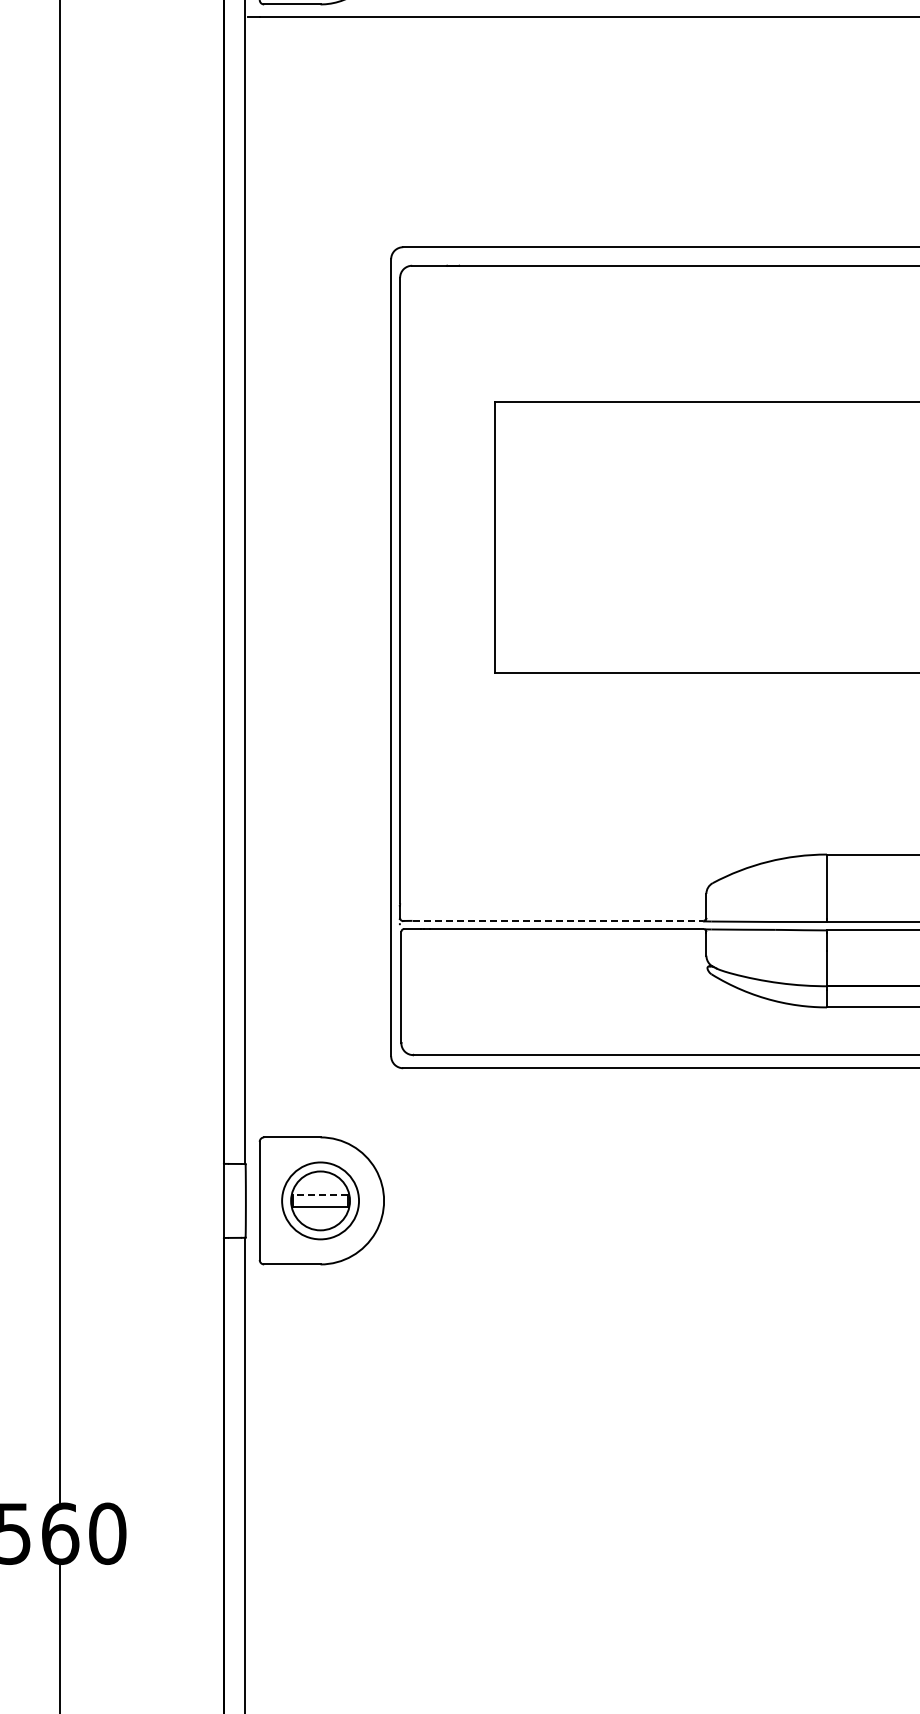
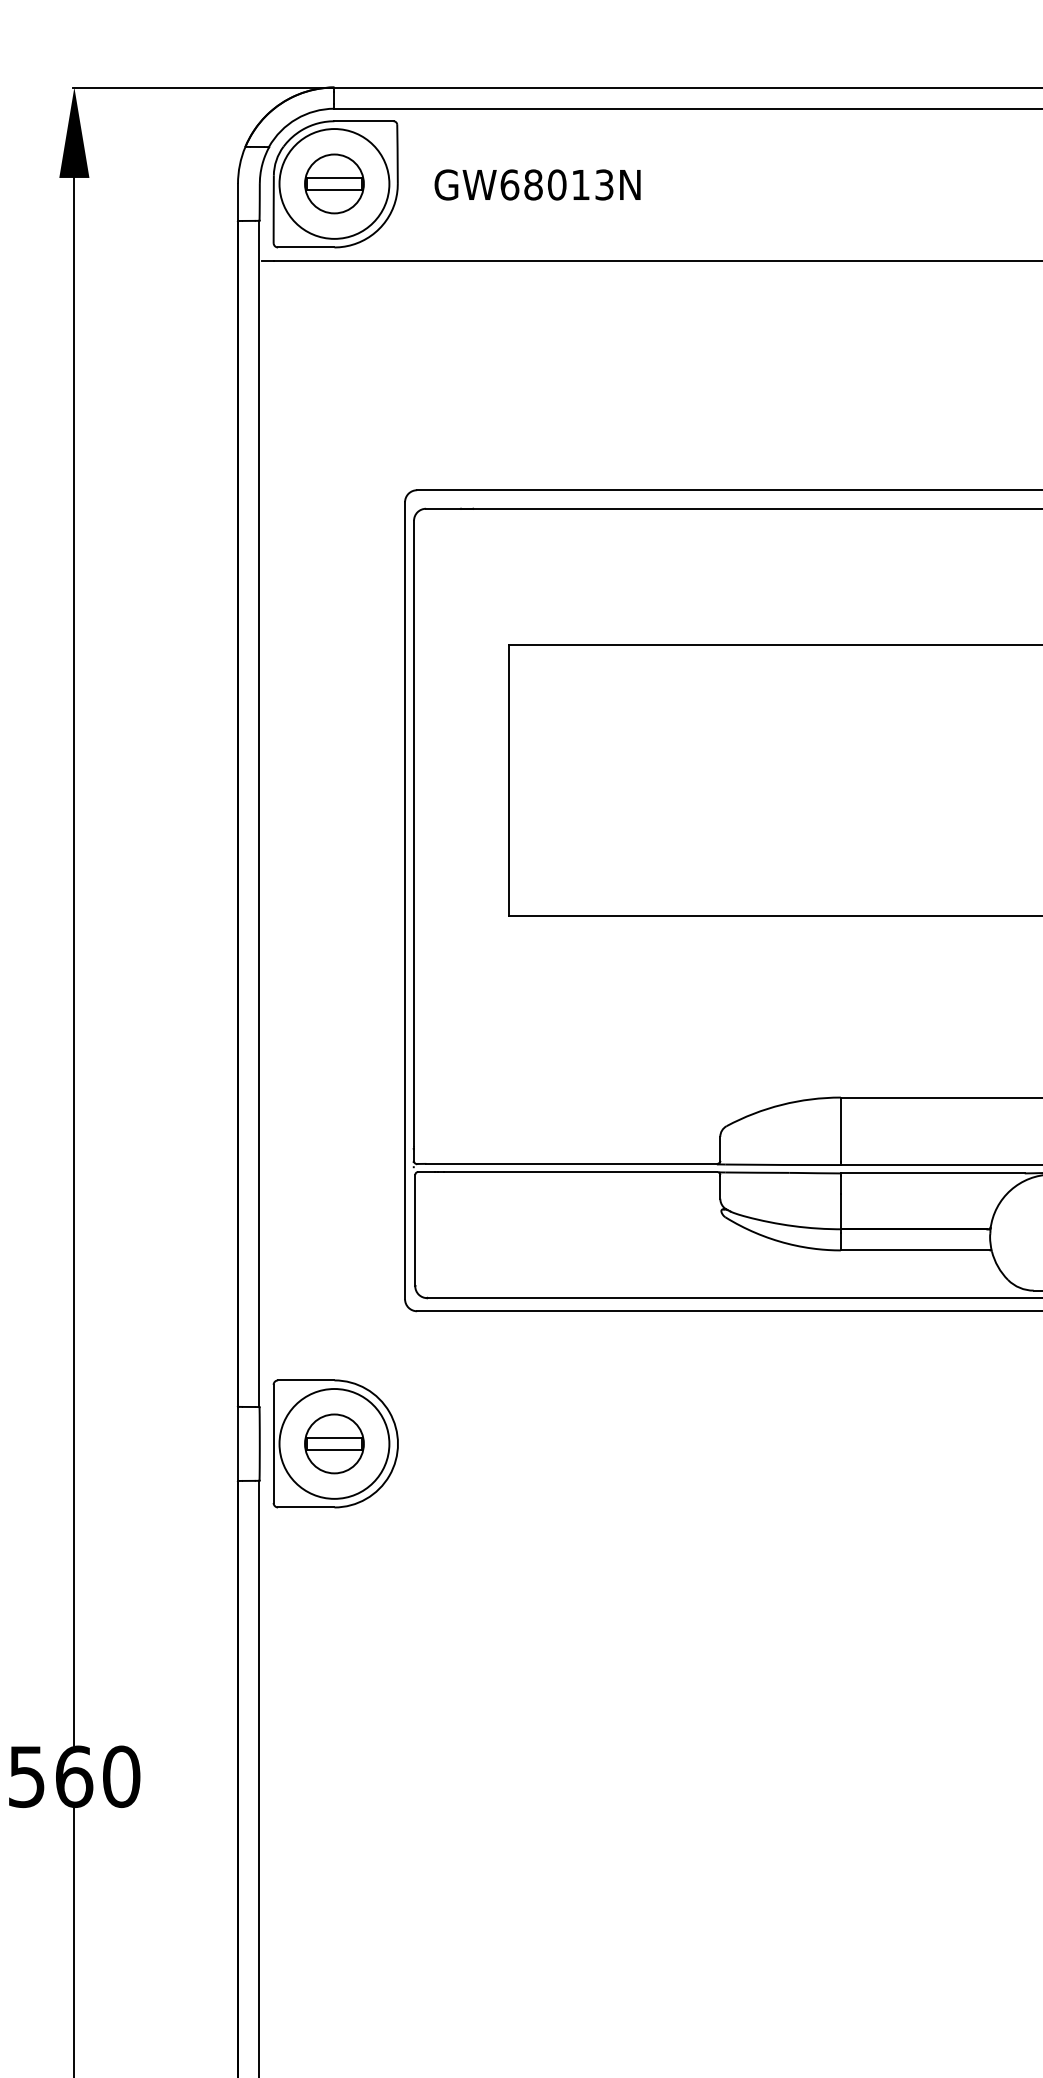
line: (558, 920) -> (572, 1163), dashed -> solid
line: (319, 1194) -> (333, 1437), dashed -> solid
circle: (320, 1200) -> (334, 1443), size x1.43

